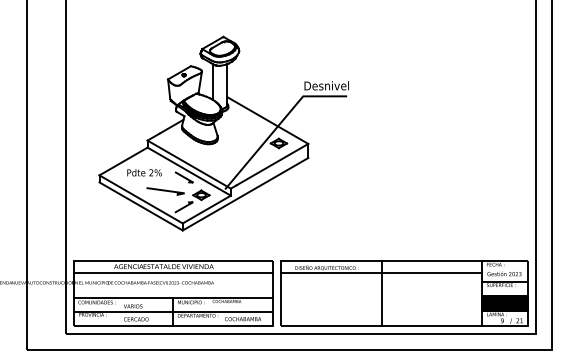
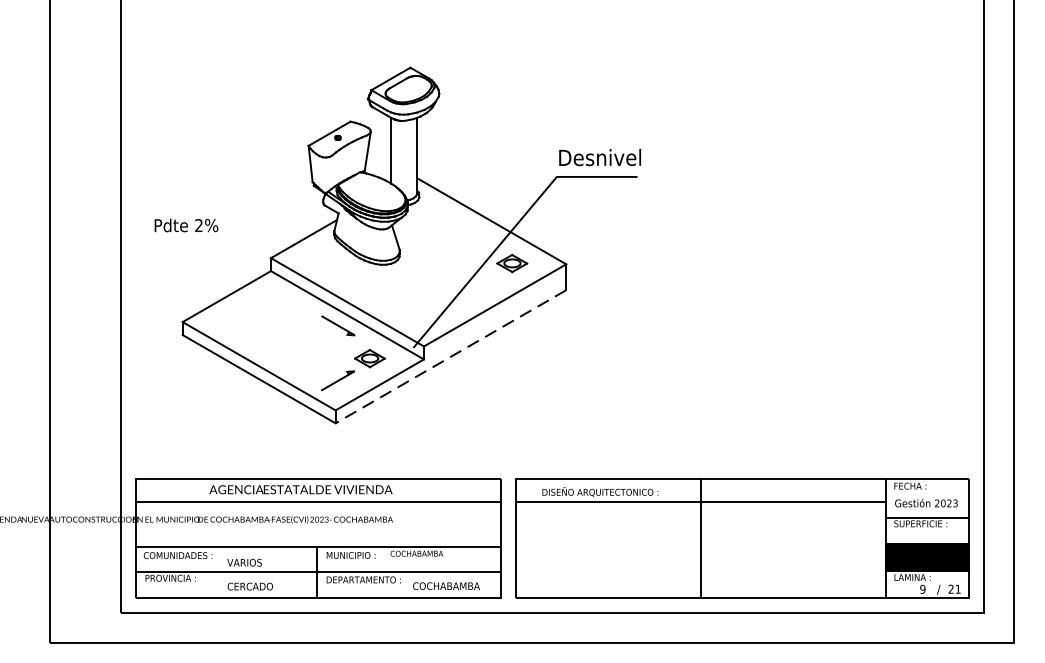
text: (144, 172) -> (186, 224), moved
line: (165, 191) -> (303, 351), removed
line: (245, 194) -> (450, 357), solid -> dashed

